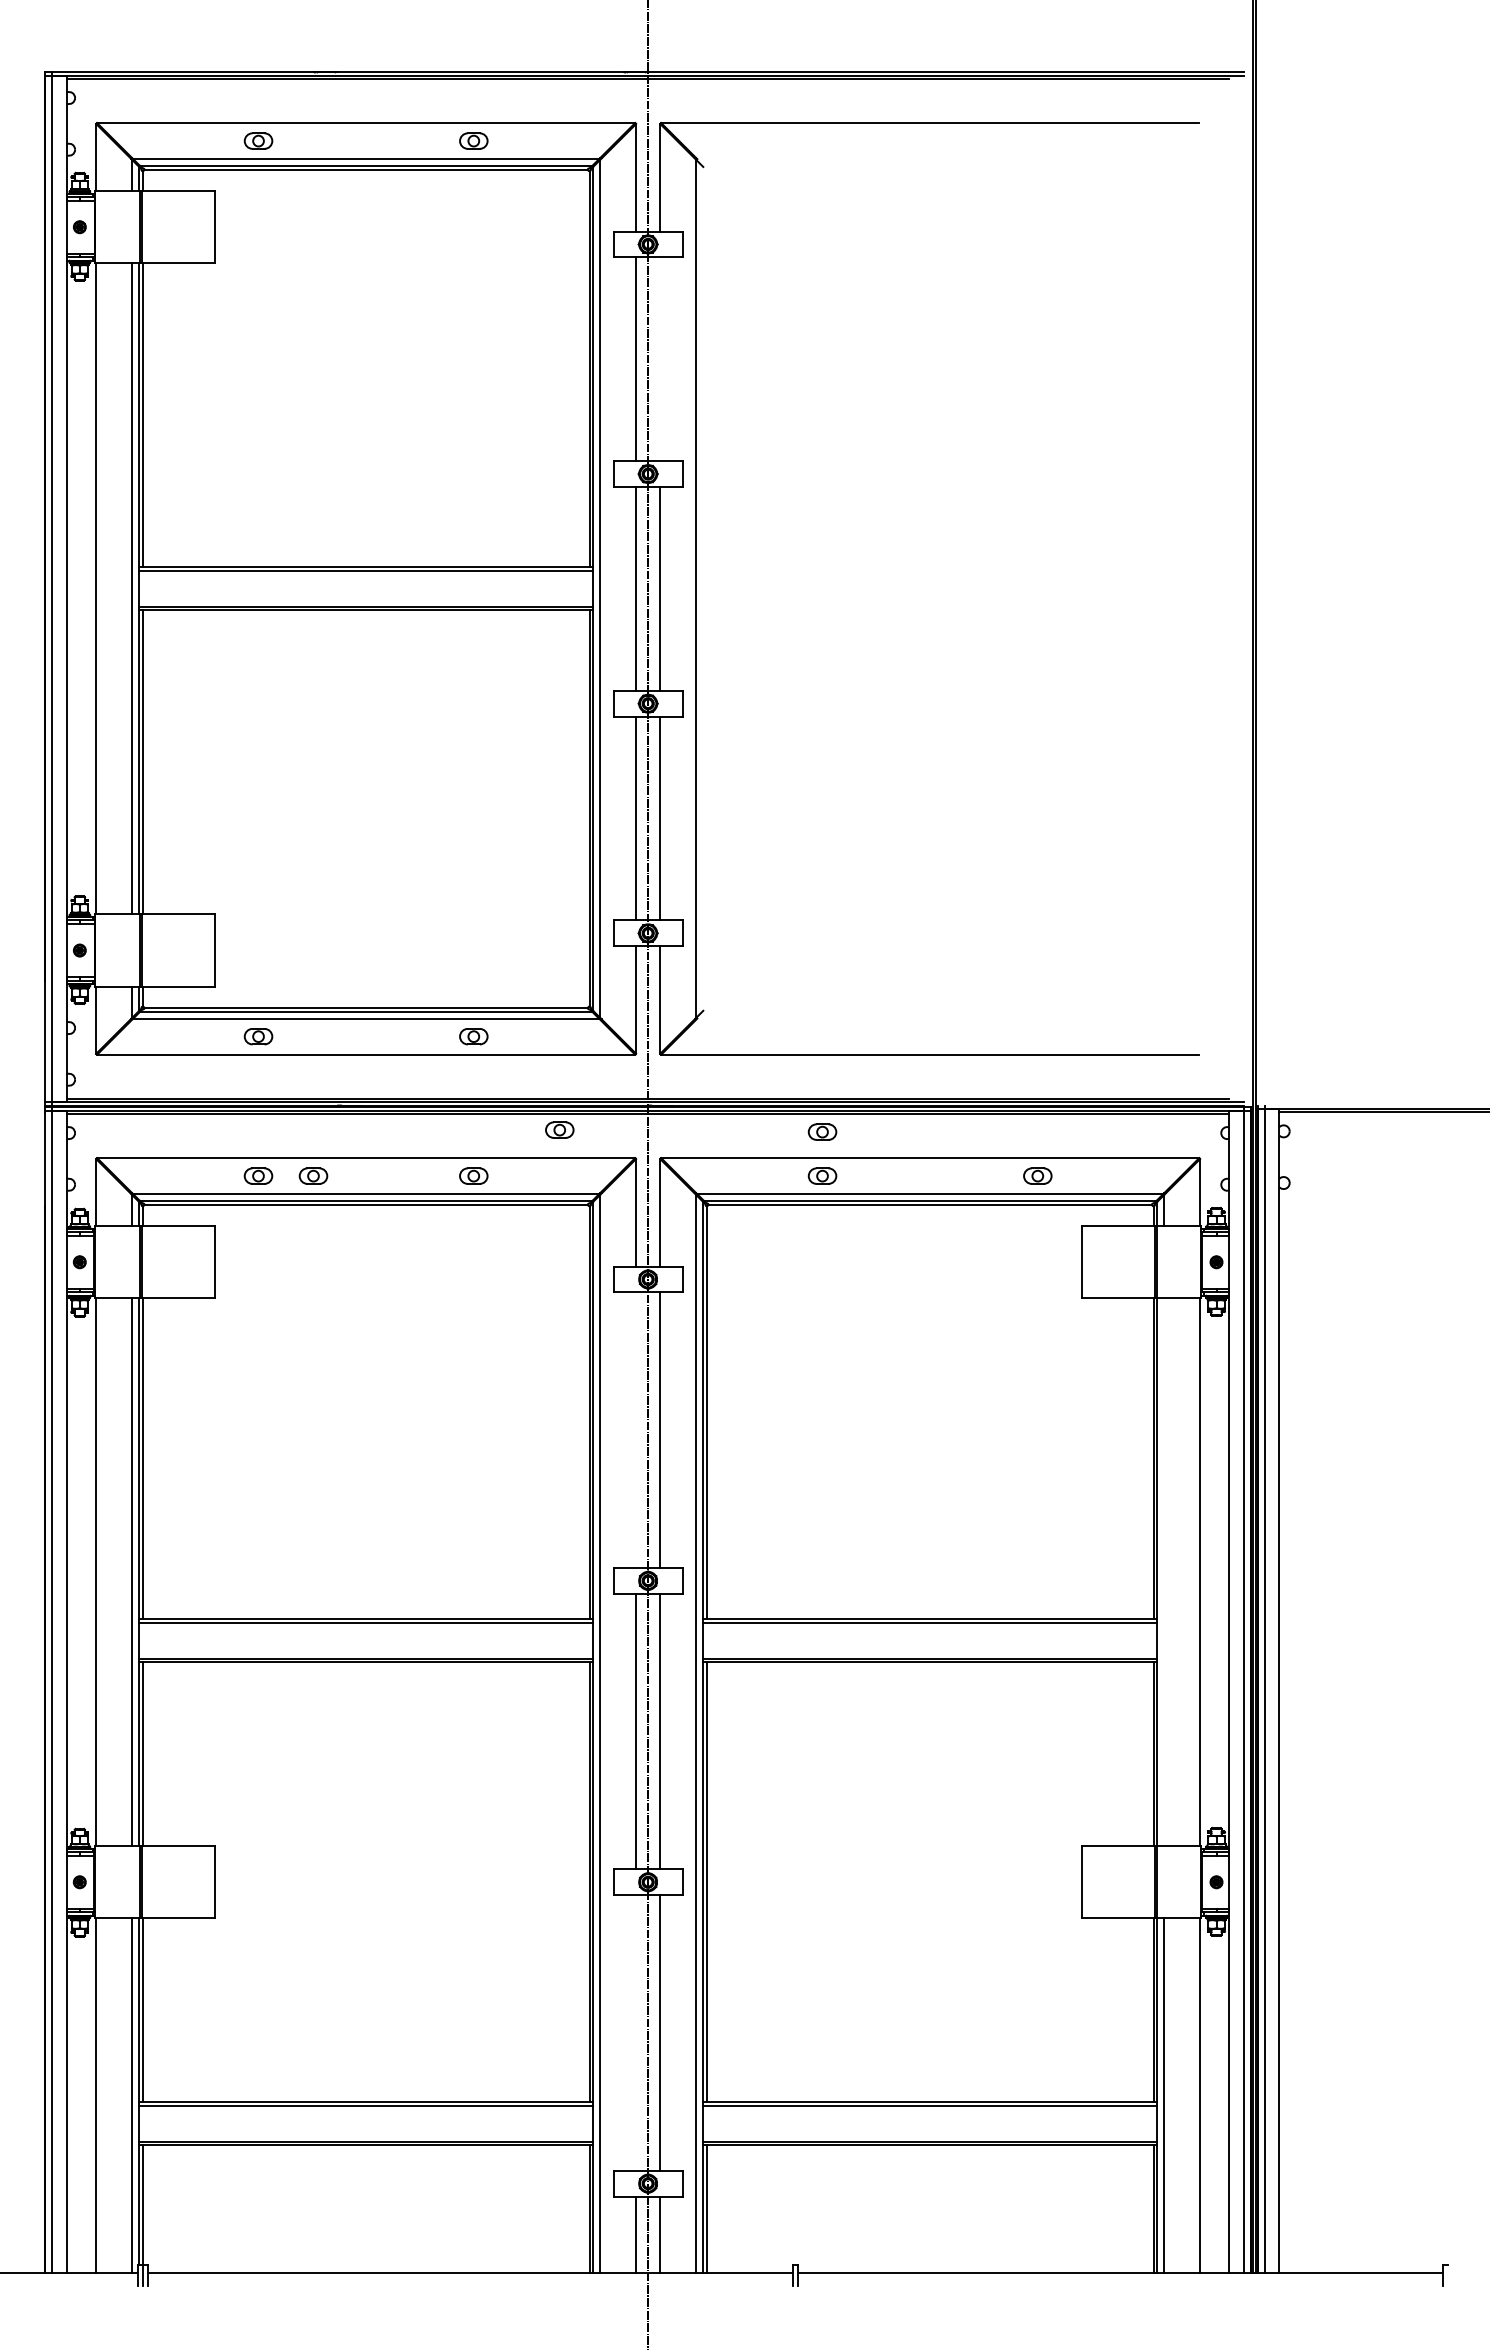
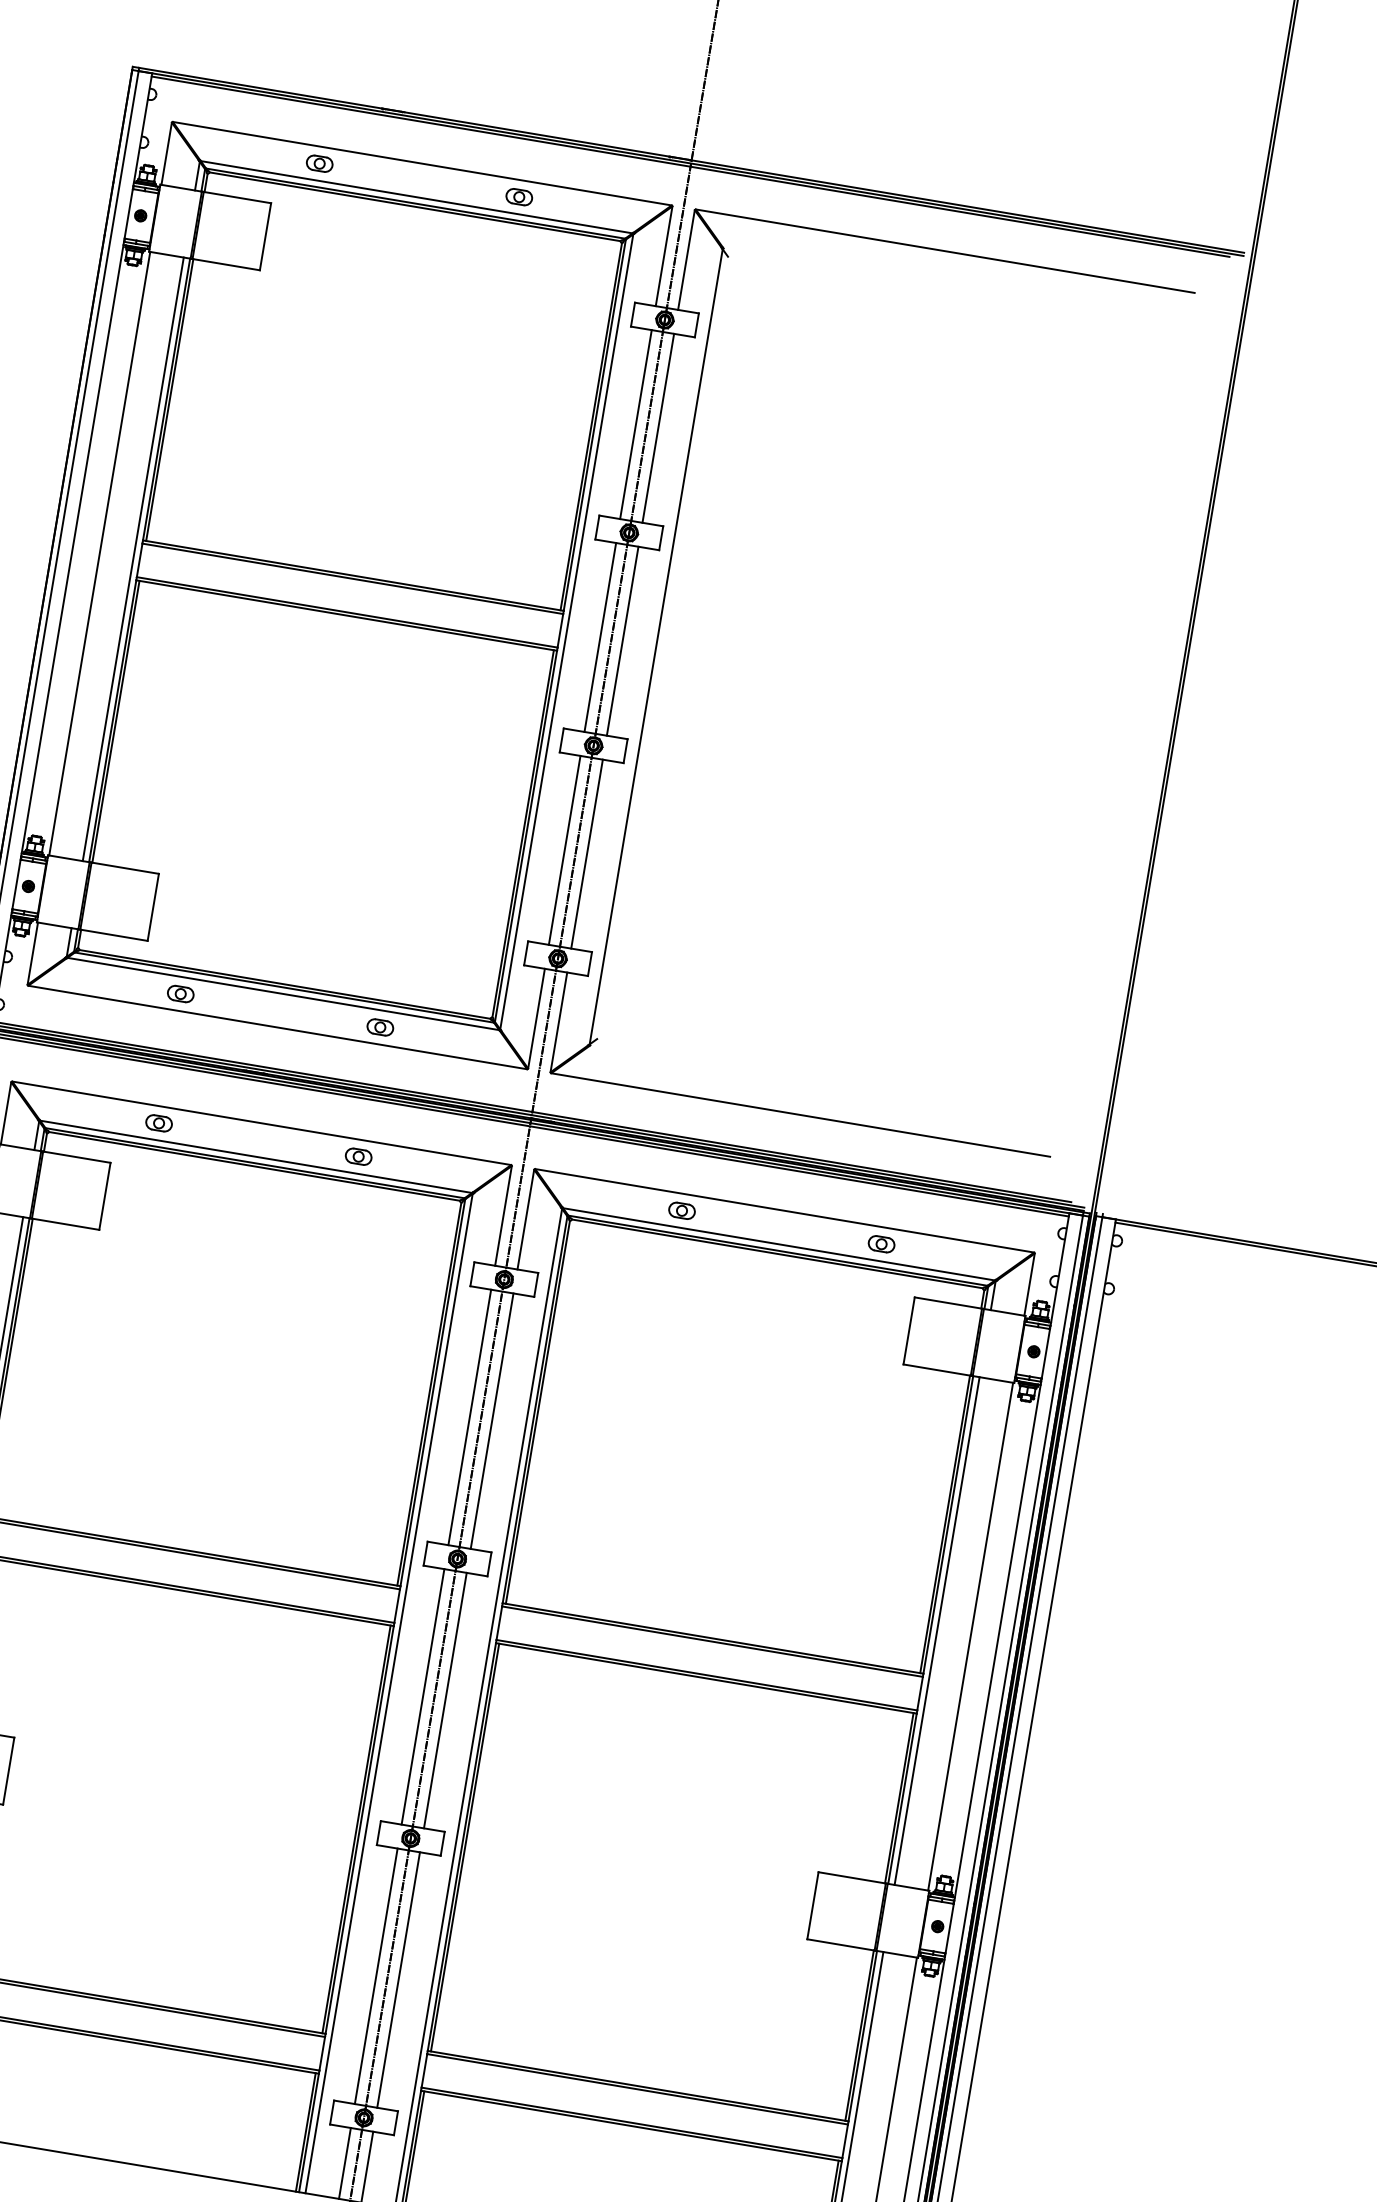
line: (660, 359) -> (658, 428), added
part: (559, 1129) -> (445, 1126), removed
part: (822, 1131) -> (688, 1169), removed
part: (313, 1175) -> (210, 1131), removed
line: (636, 1429) -> (470, 1416), added
line: (1163, 1572) -> (936, 1631), added
line: (636, 2032) -> (376, 1975), added

